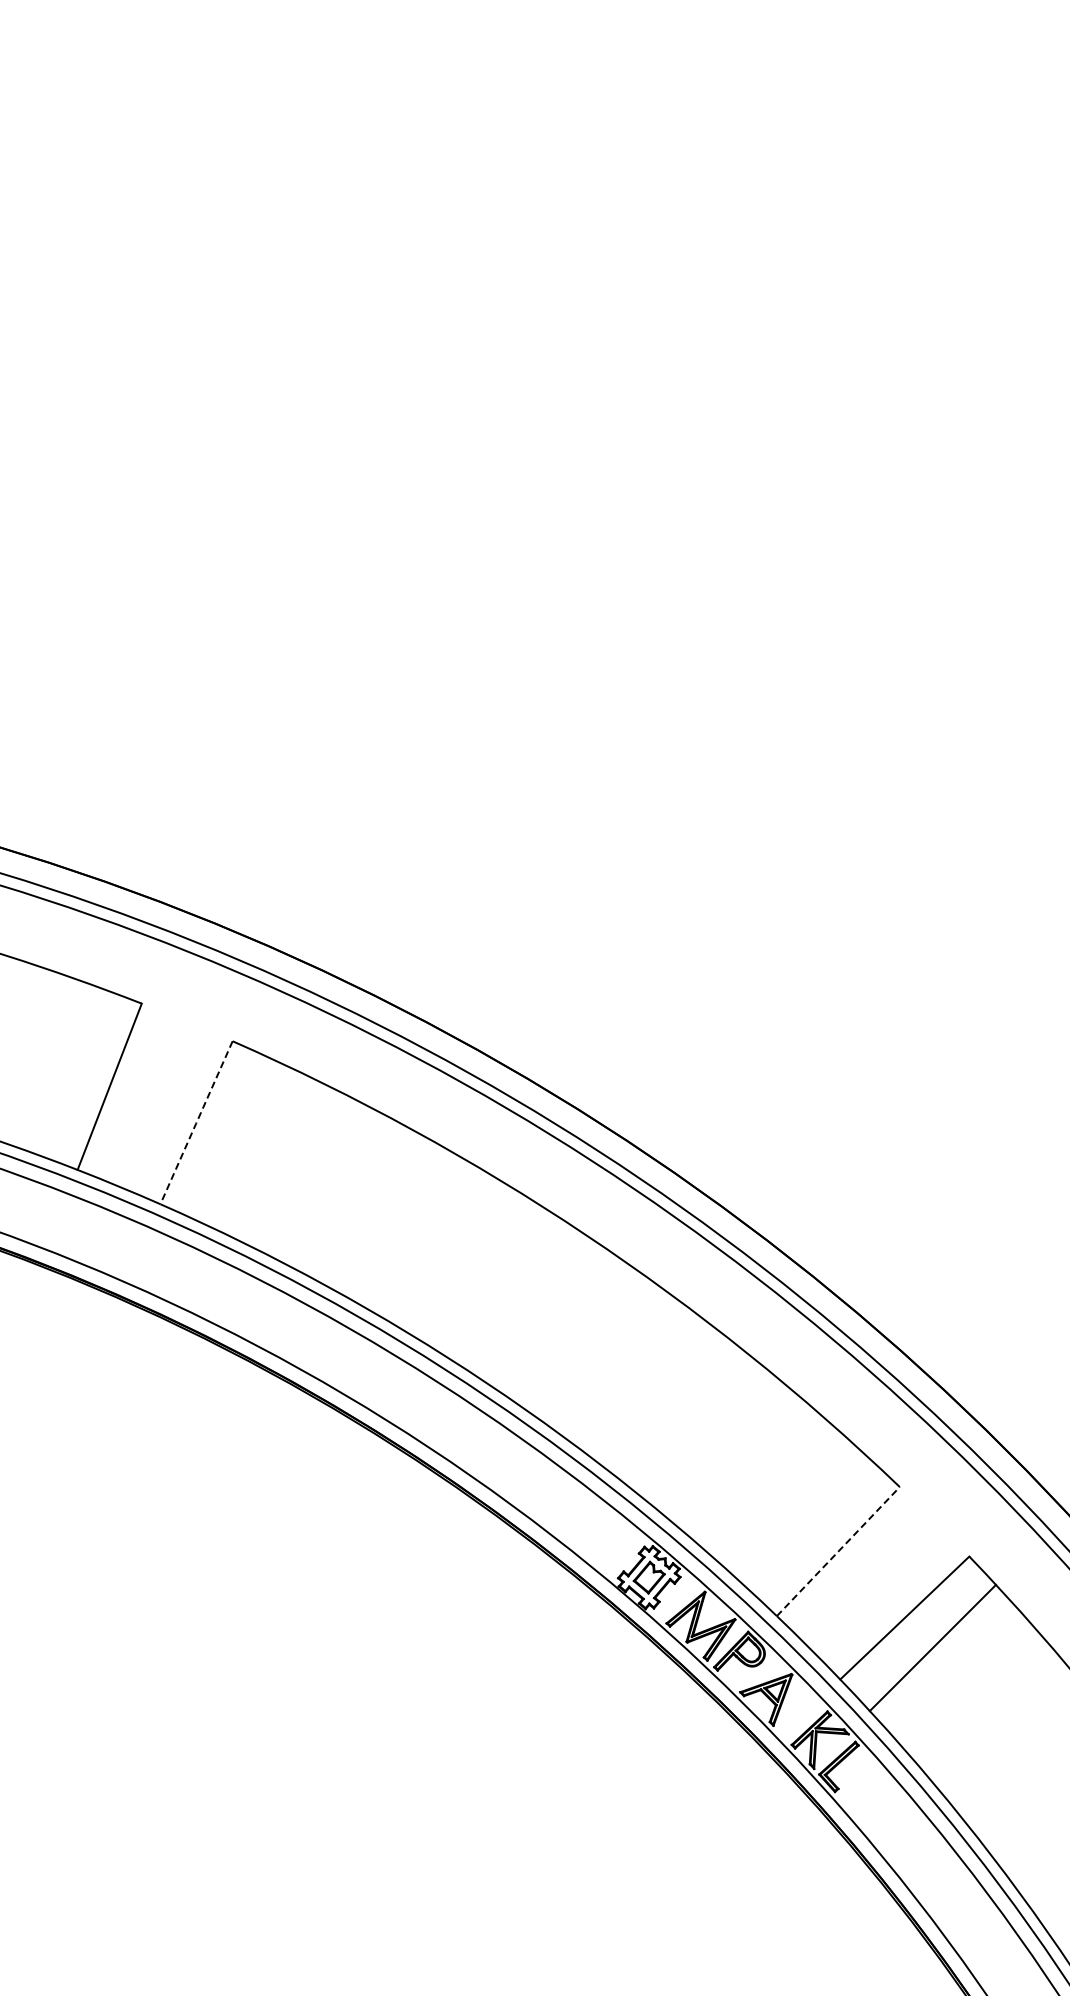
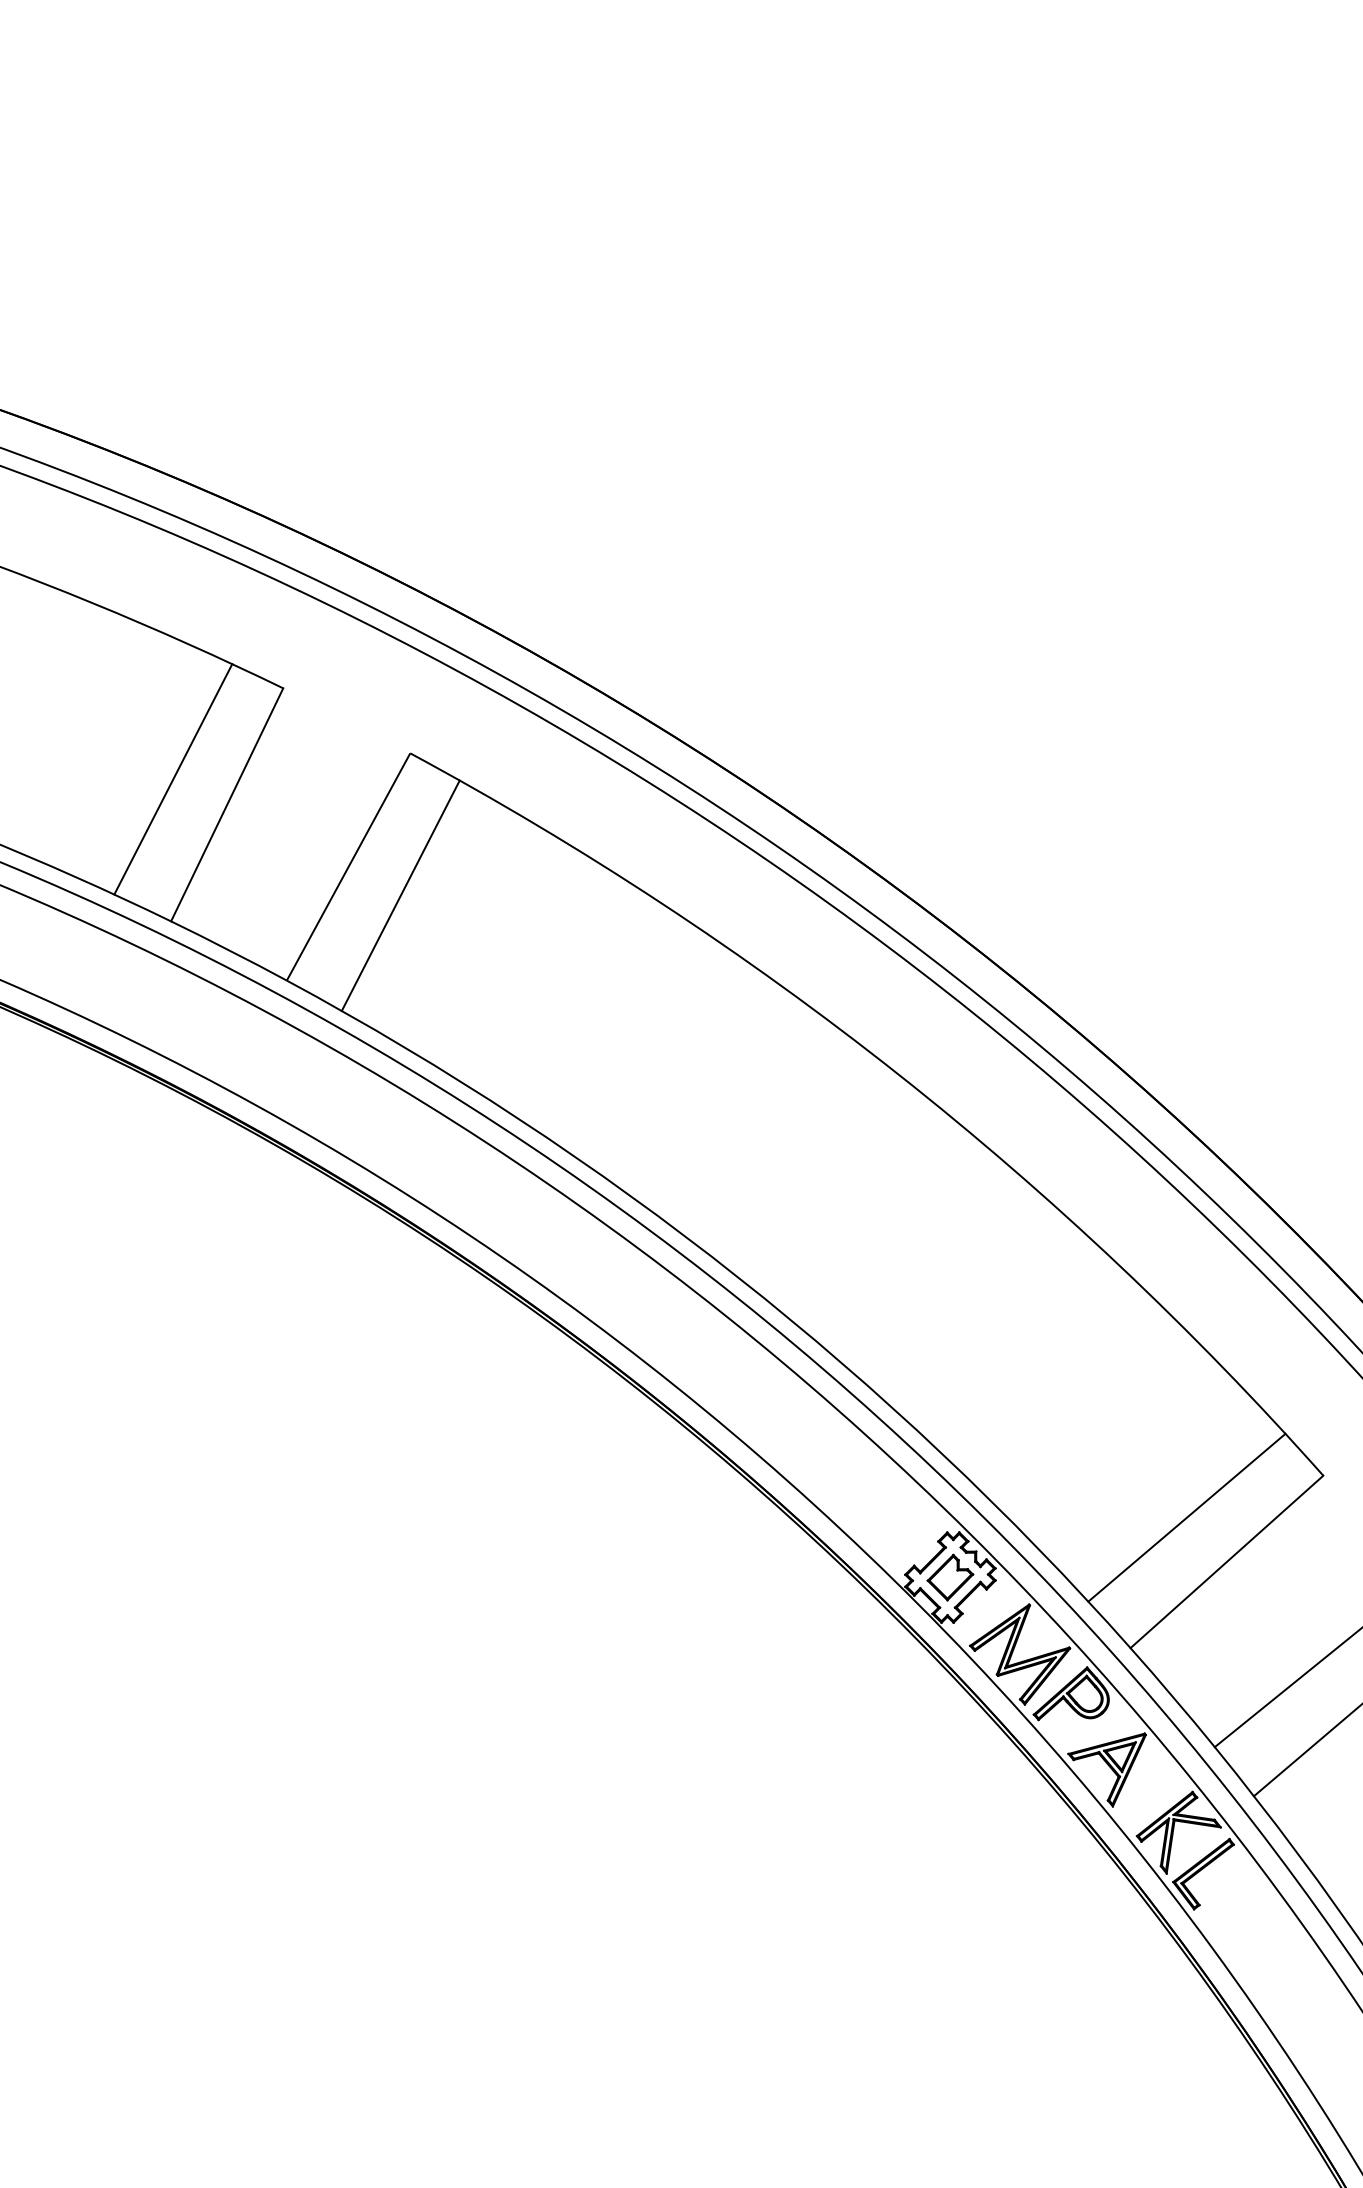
line: (71, 1071) -> (173, 778), added
line: (196, 1123) -> (348, 868), dashed -> solid
line: (233, 1139) -> (400, 895), added
line: (808, 1523) -> (1187, 1517), added
line: (838, 1551) -> (1227, 1561), dashed -> solid

